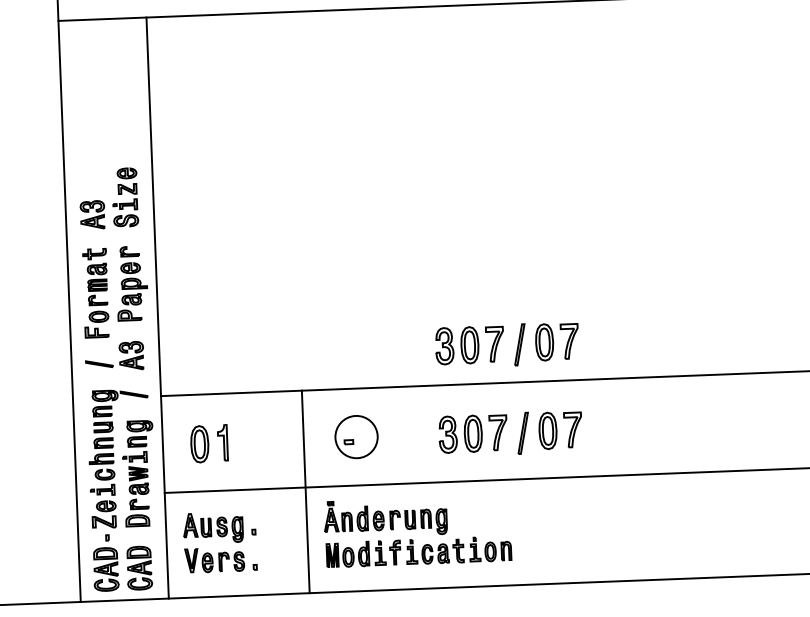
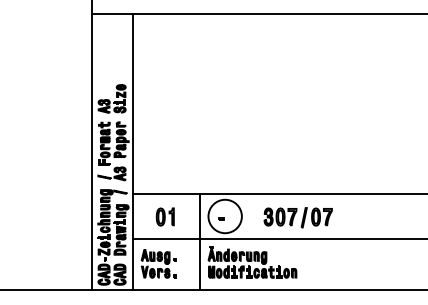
part: (505, 344) -> (297, 175), removed
circle: (355, 437) -> (224, 216), size x1.67
part: (207, 442) -> (164, 216), moved

